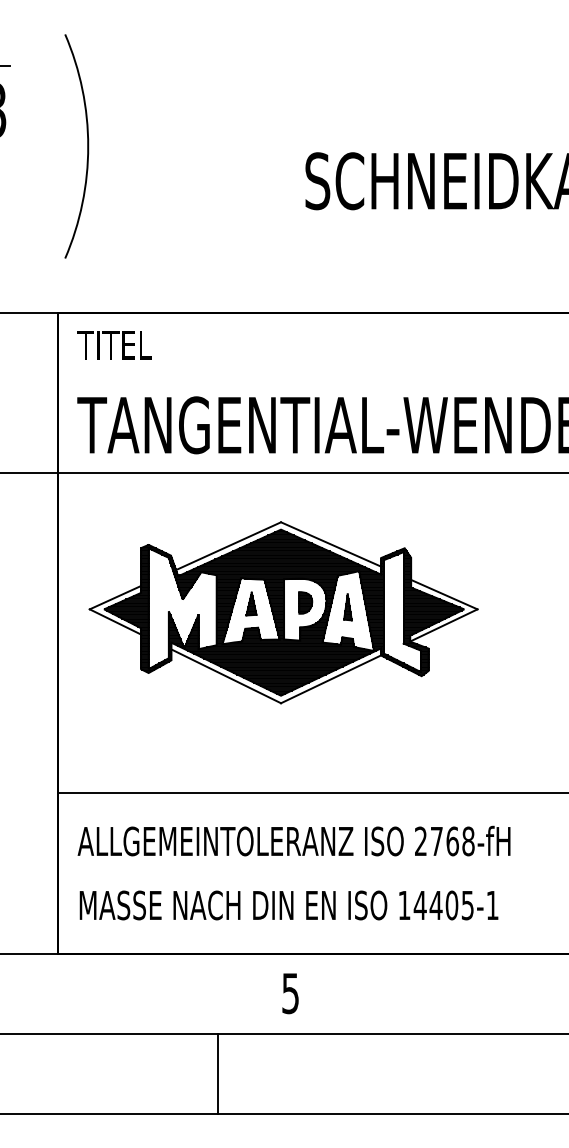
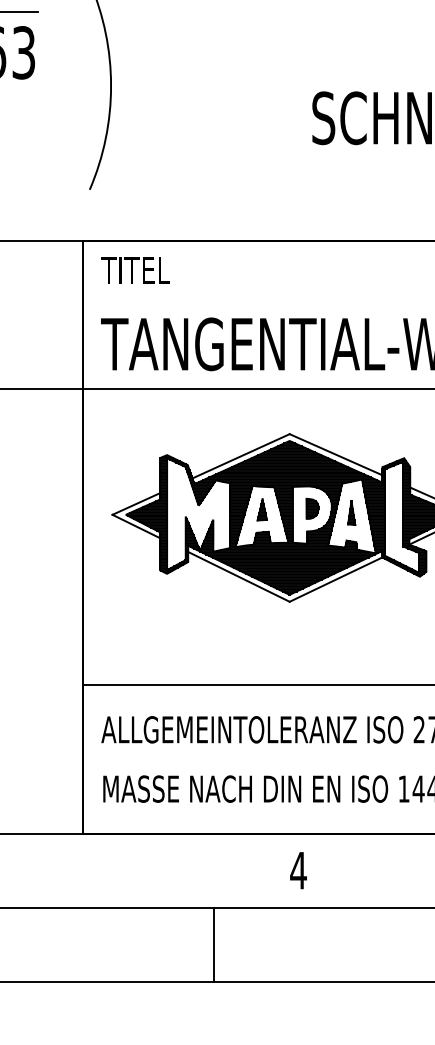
text: (290, 993) -> (298, 870), 5 -> 4
line: (217, 1073) -> (214, 944), moved

